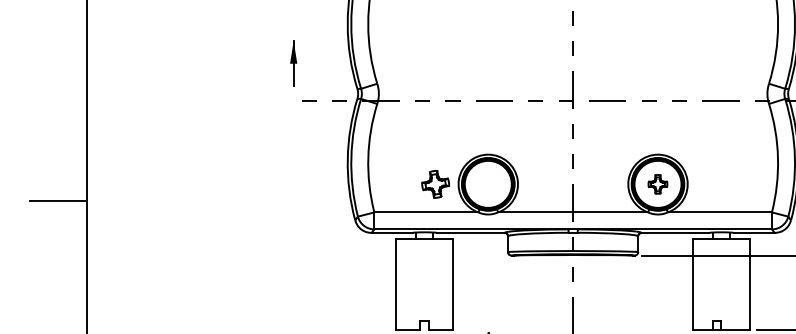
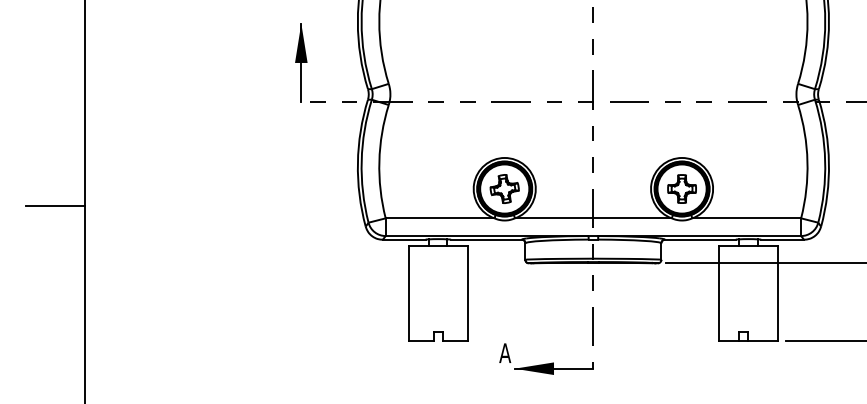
part: (293, 63) -> (301, 62), size x1.67
part: (435, 183) -> (504, 188), moved
part: (657, 183) -> (681, 188), size x1.43

